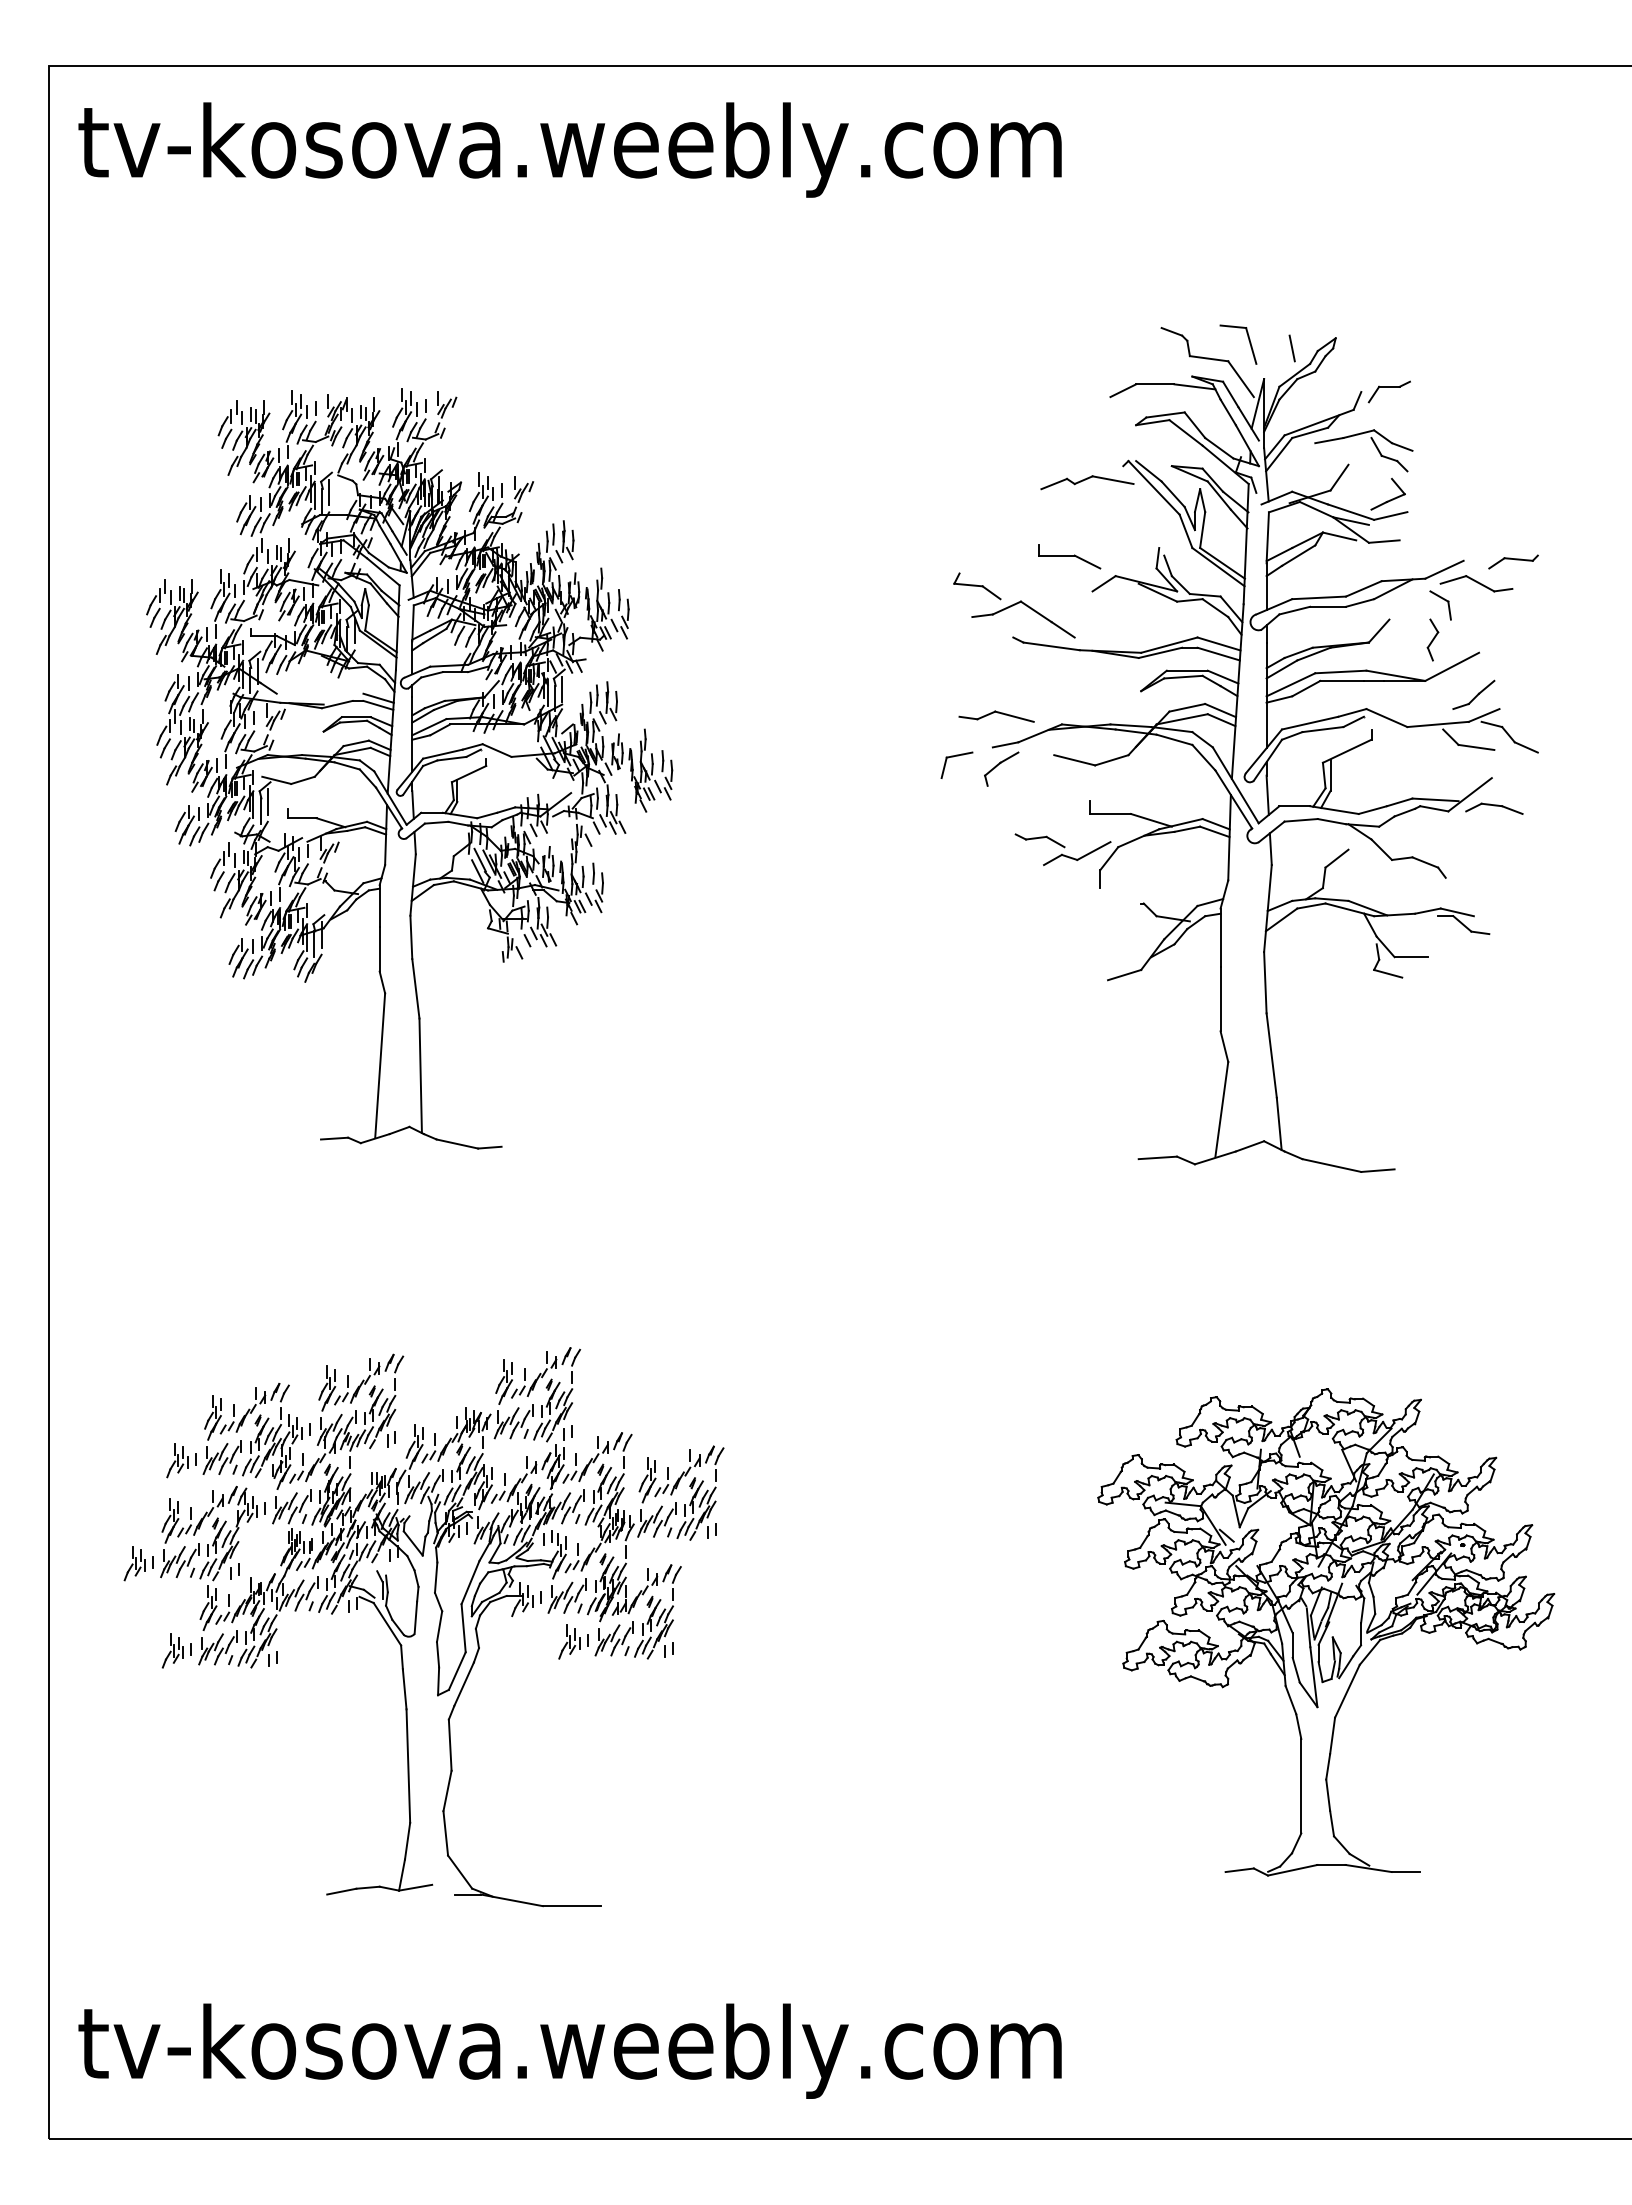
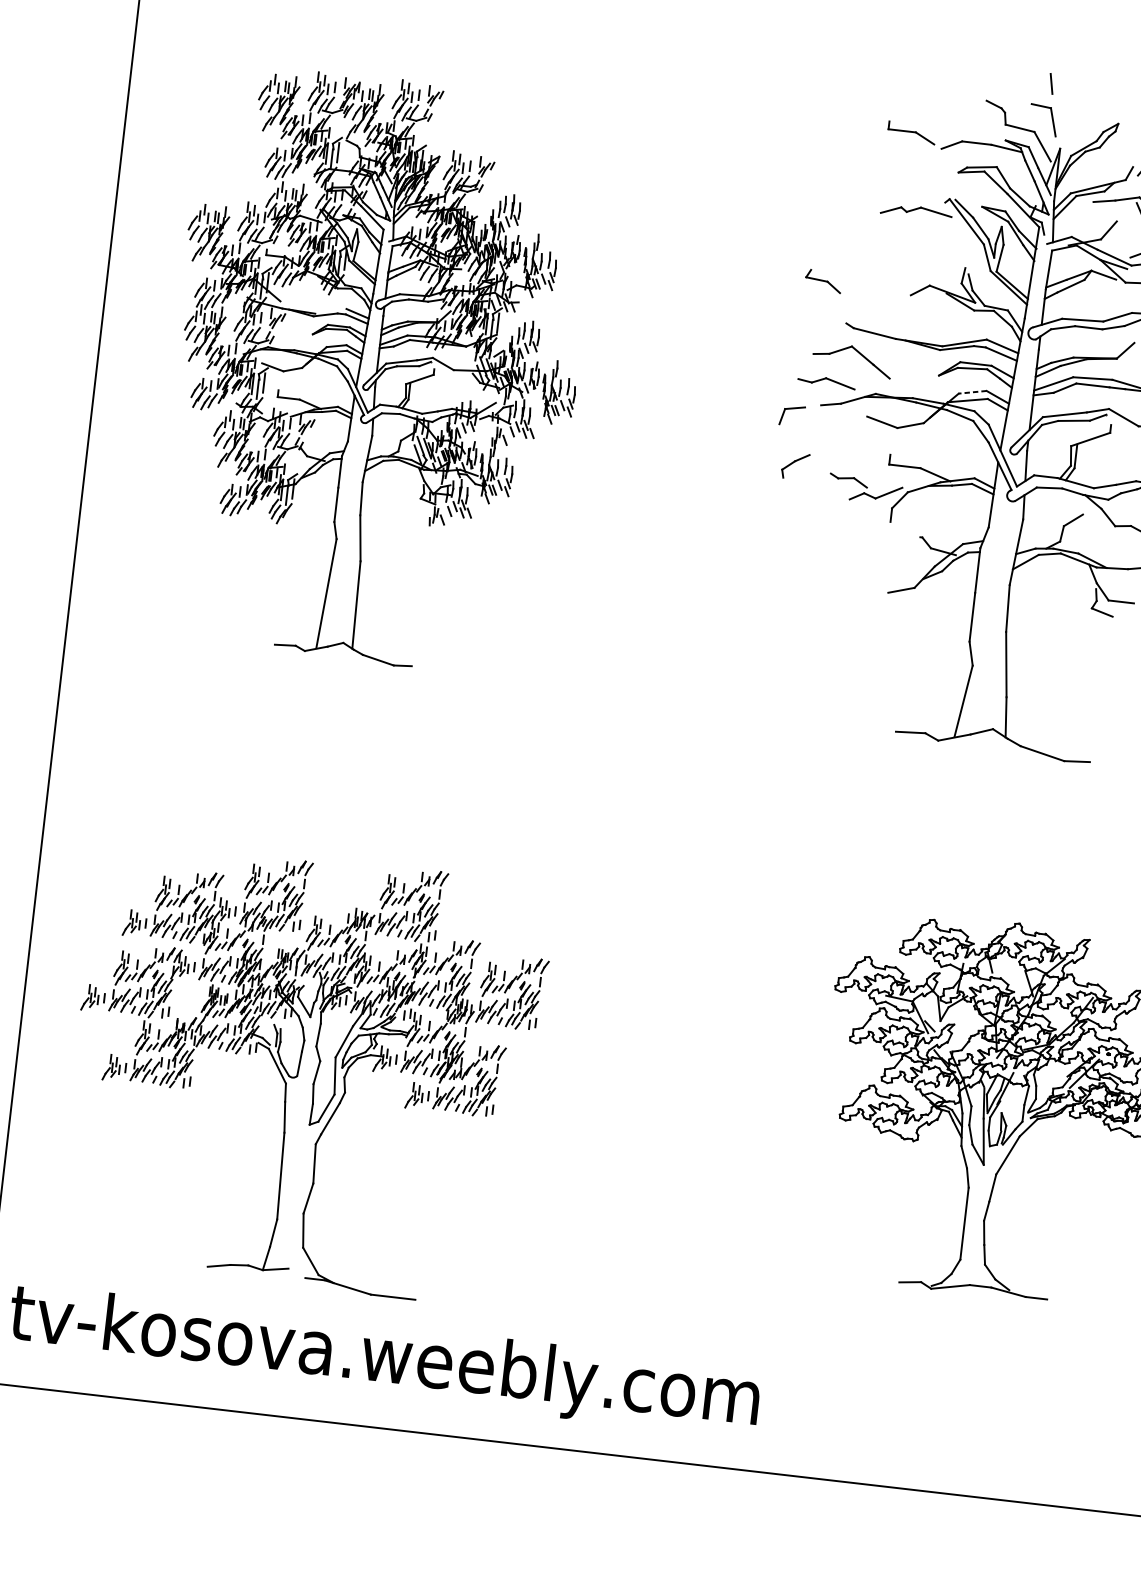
line: (1291, 348) -> (1051, 83), moved
part: (1069, 556) -> (911, 132), moved
part: (1030, 609) -> (858, 353), moved
line: (1186, 707) -> (972, 391), solid -> dashed
part: (1001, 768) -> (795, 465), moved
part: (416, 1626) -> (299, 1070), moved

